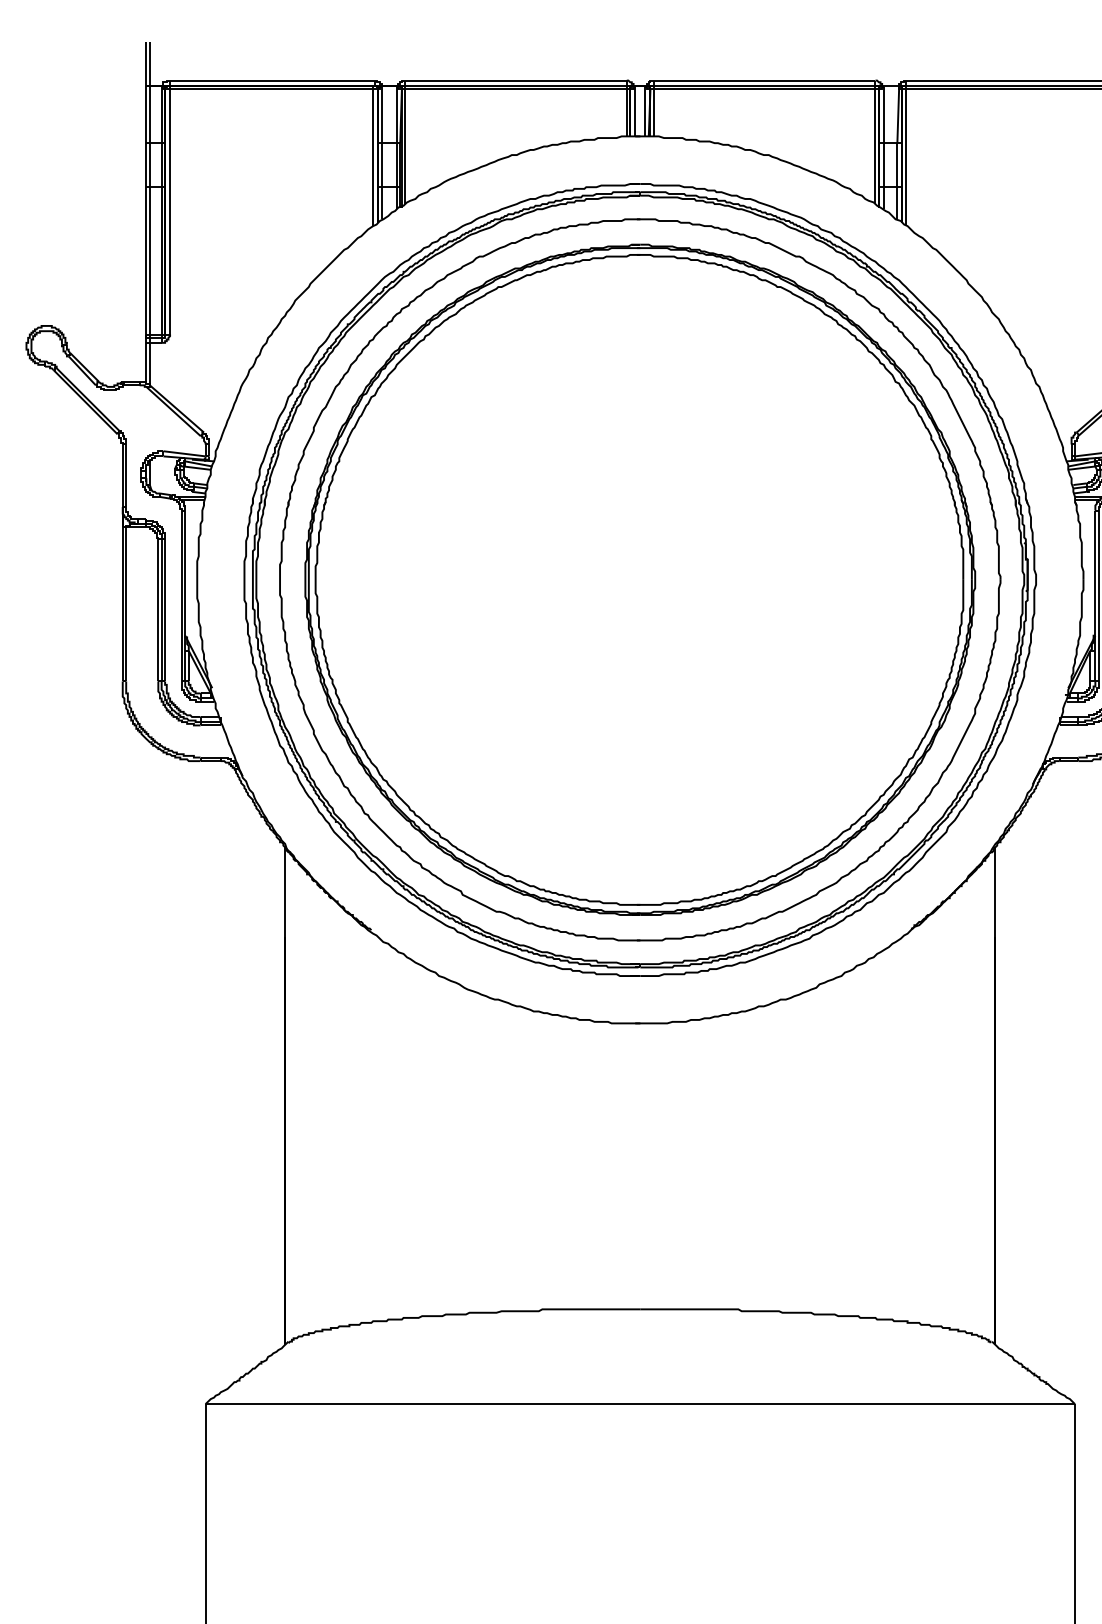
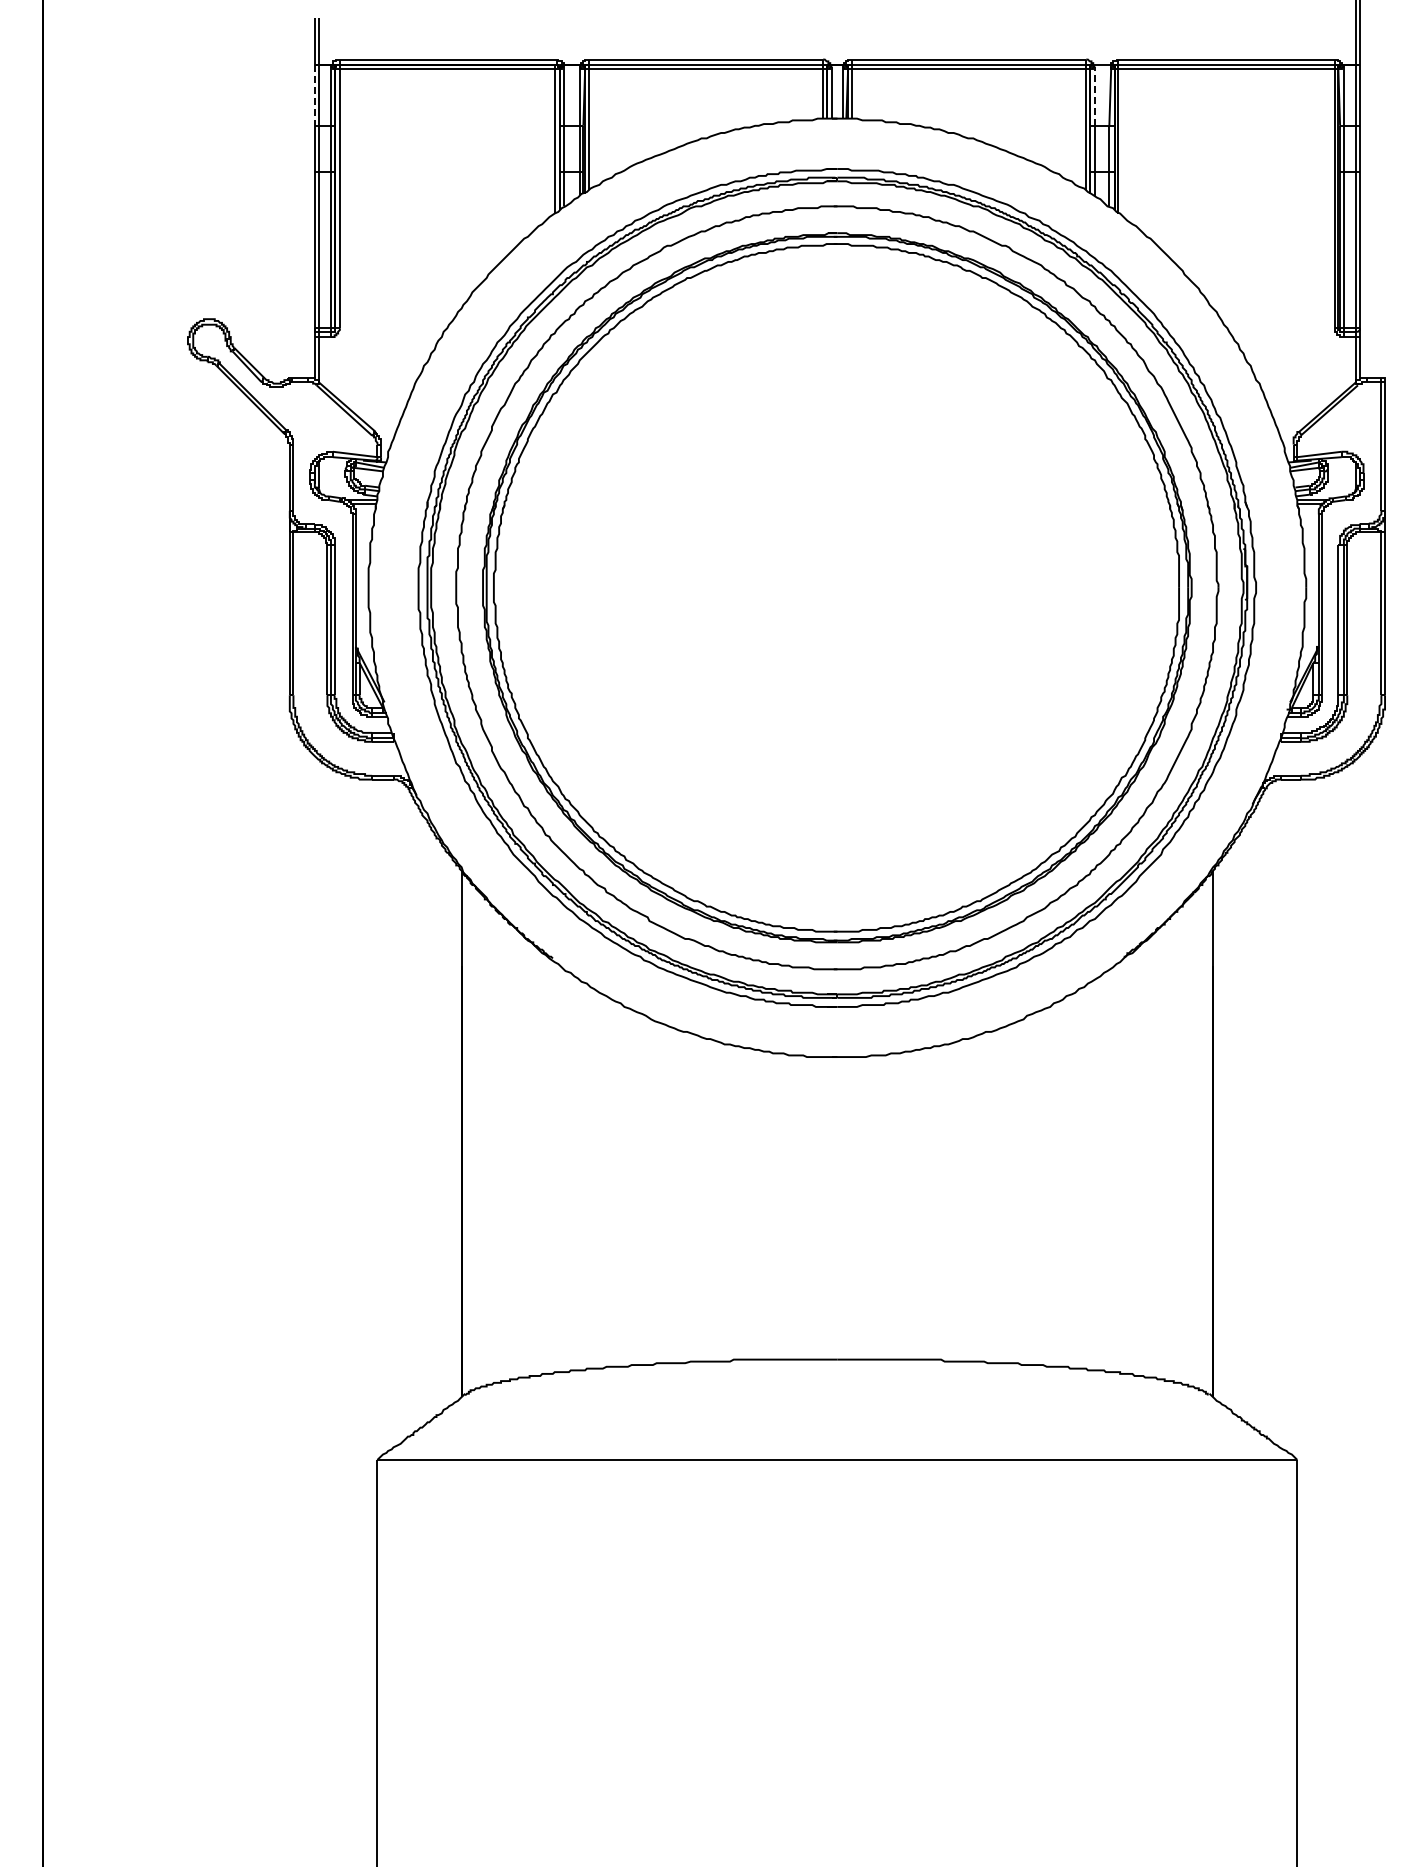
line: (146, 114) -> (314, 95), solid -> dashed
line: (883, 114) -> (1094, 95), solid -> dashed

